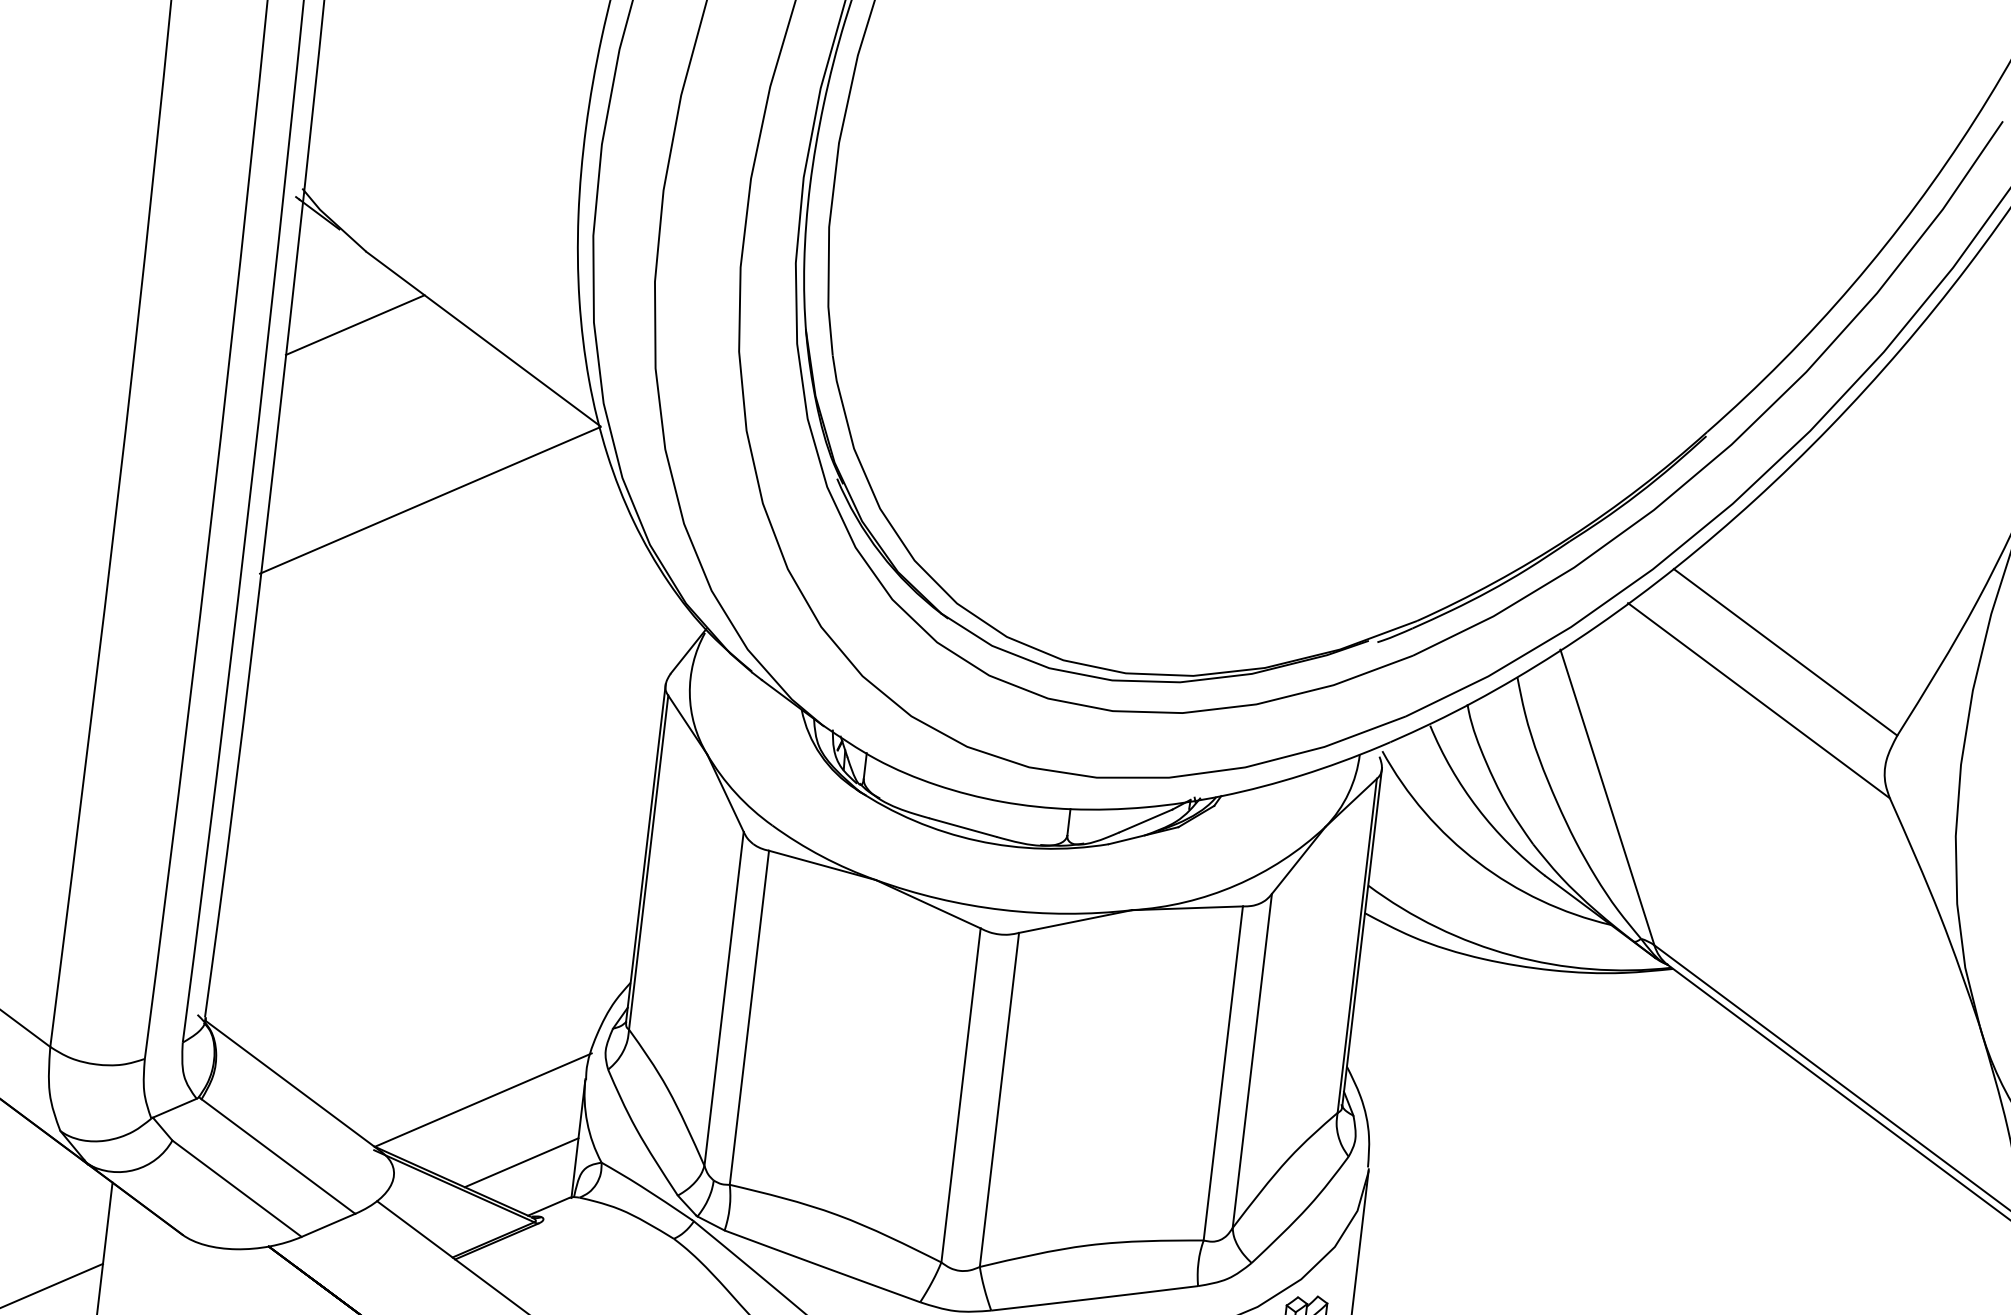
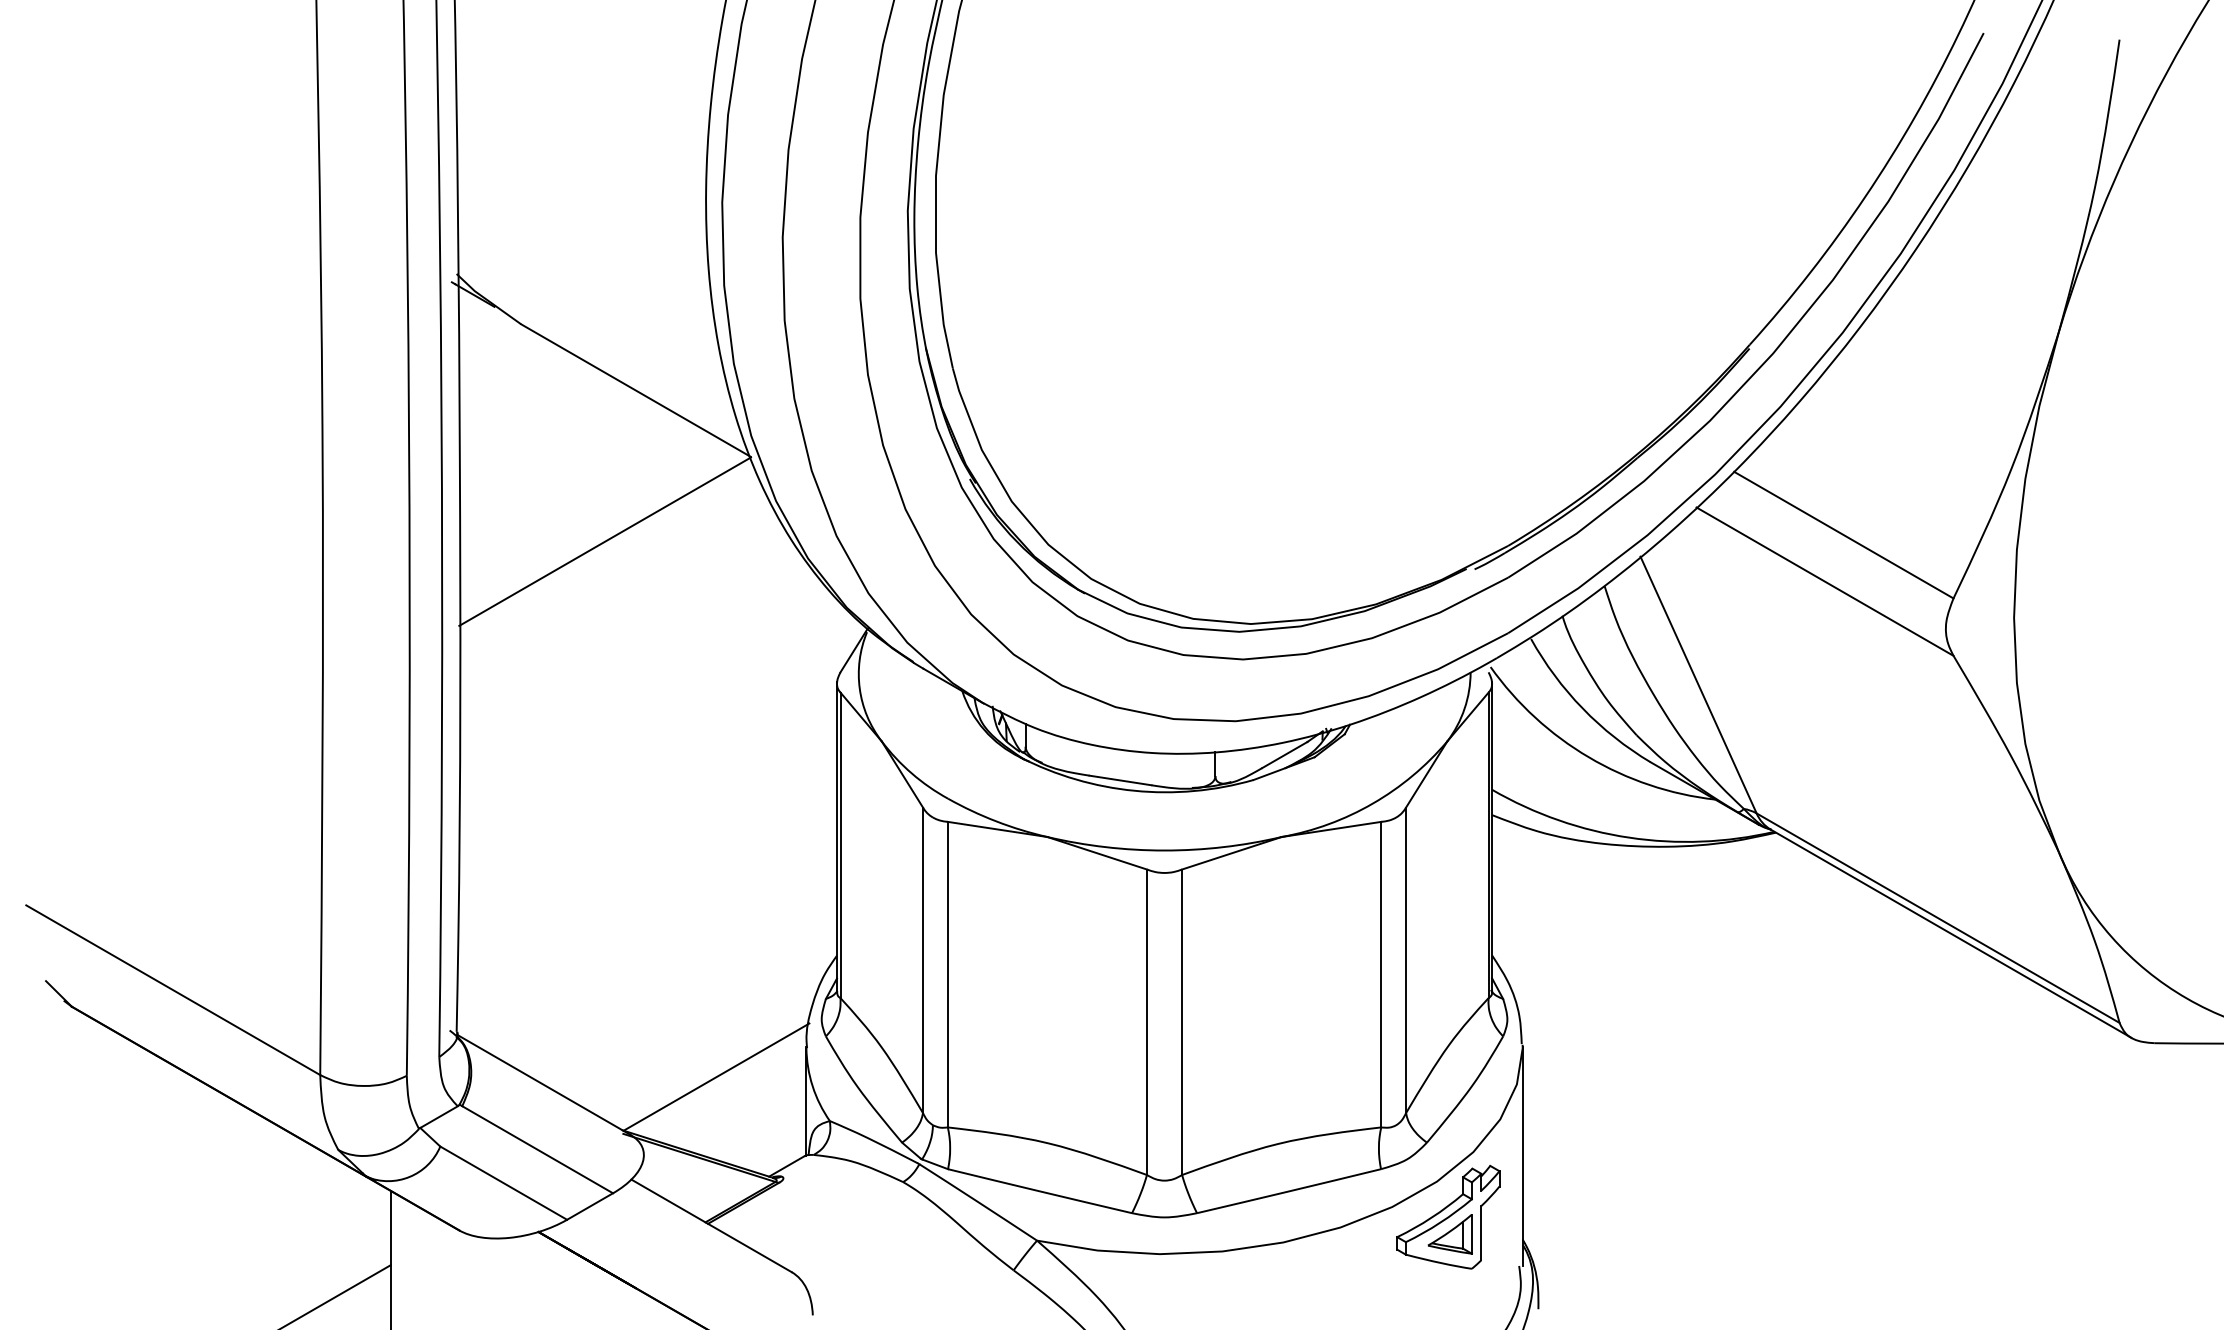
line: (354, 325) -> (518, 391), removed
line: (521, 1162) -> (757, 1129), removed

